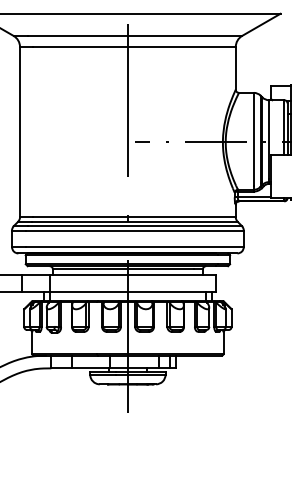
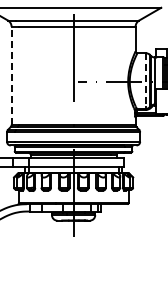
line: (19, 131) -> (11, 75), solid -> dashed
line: (253, 138) -> (145, 79), solid -> dashed

